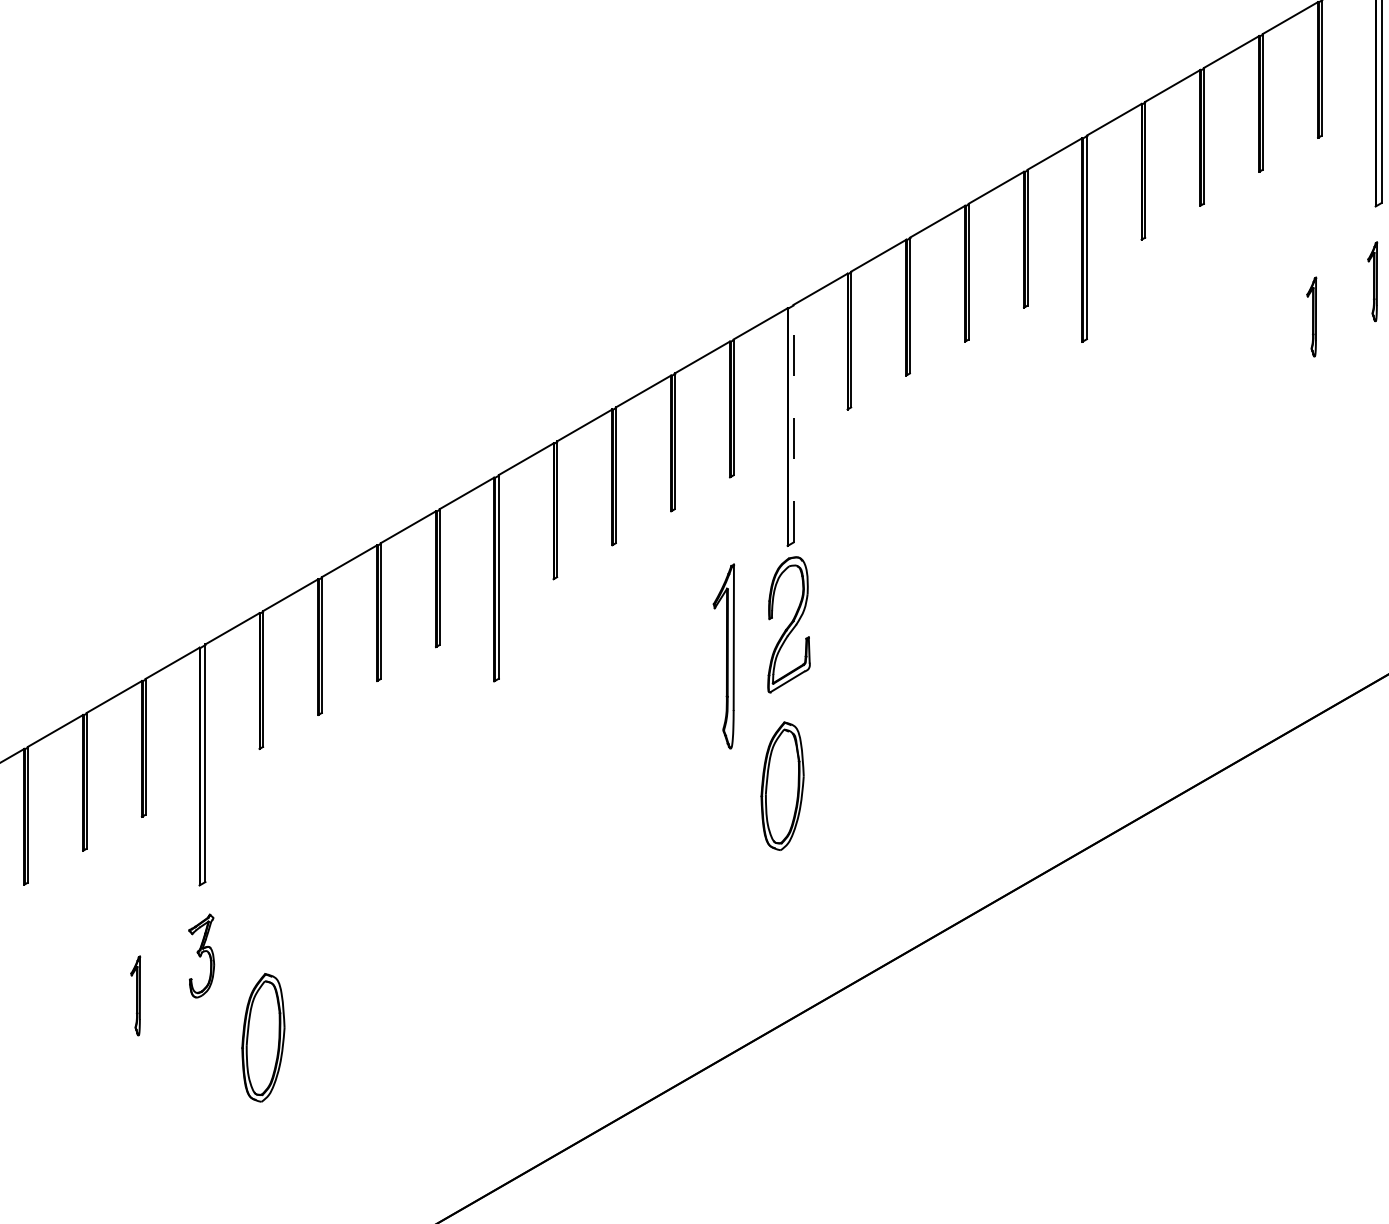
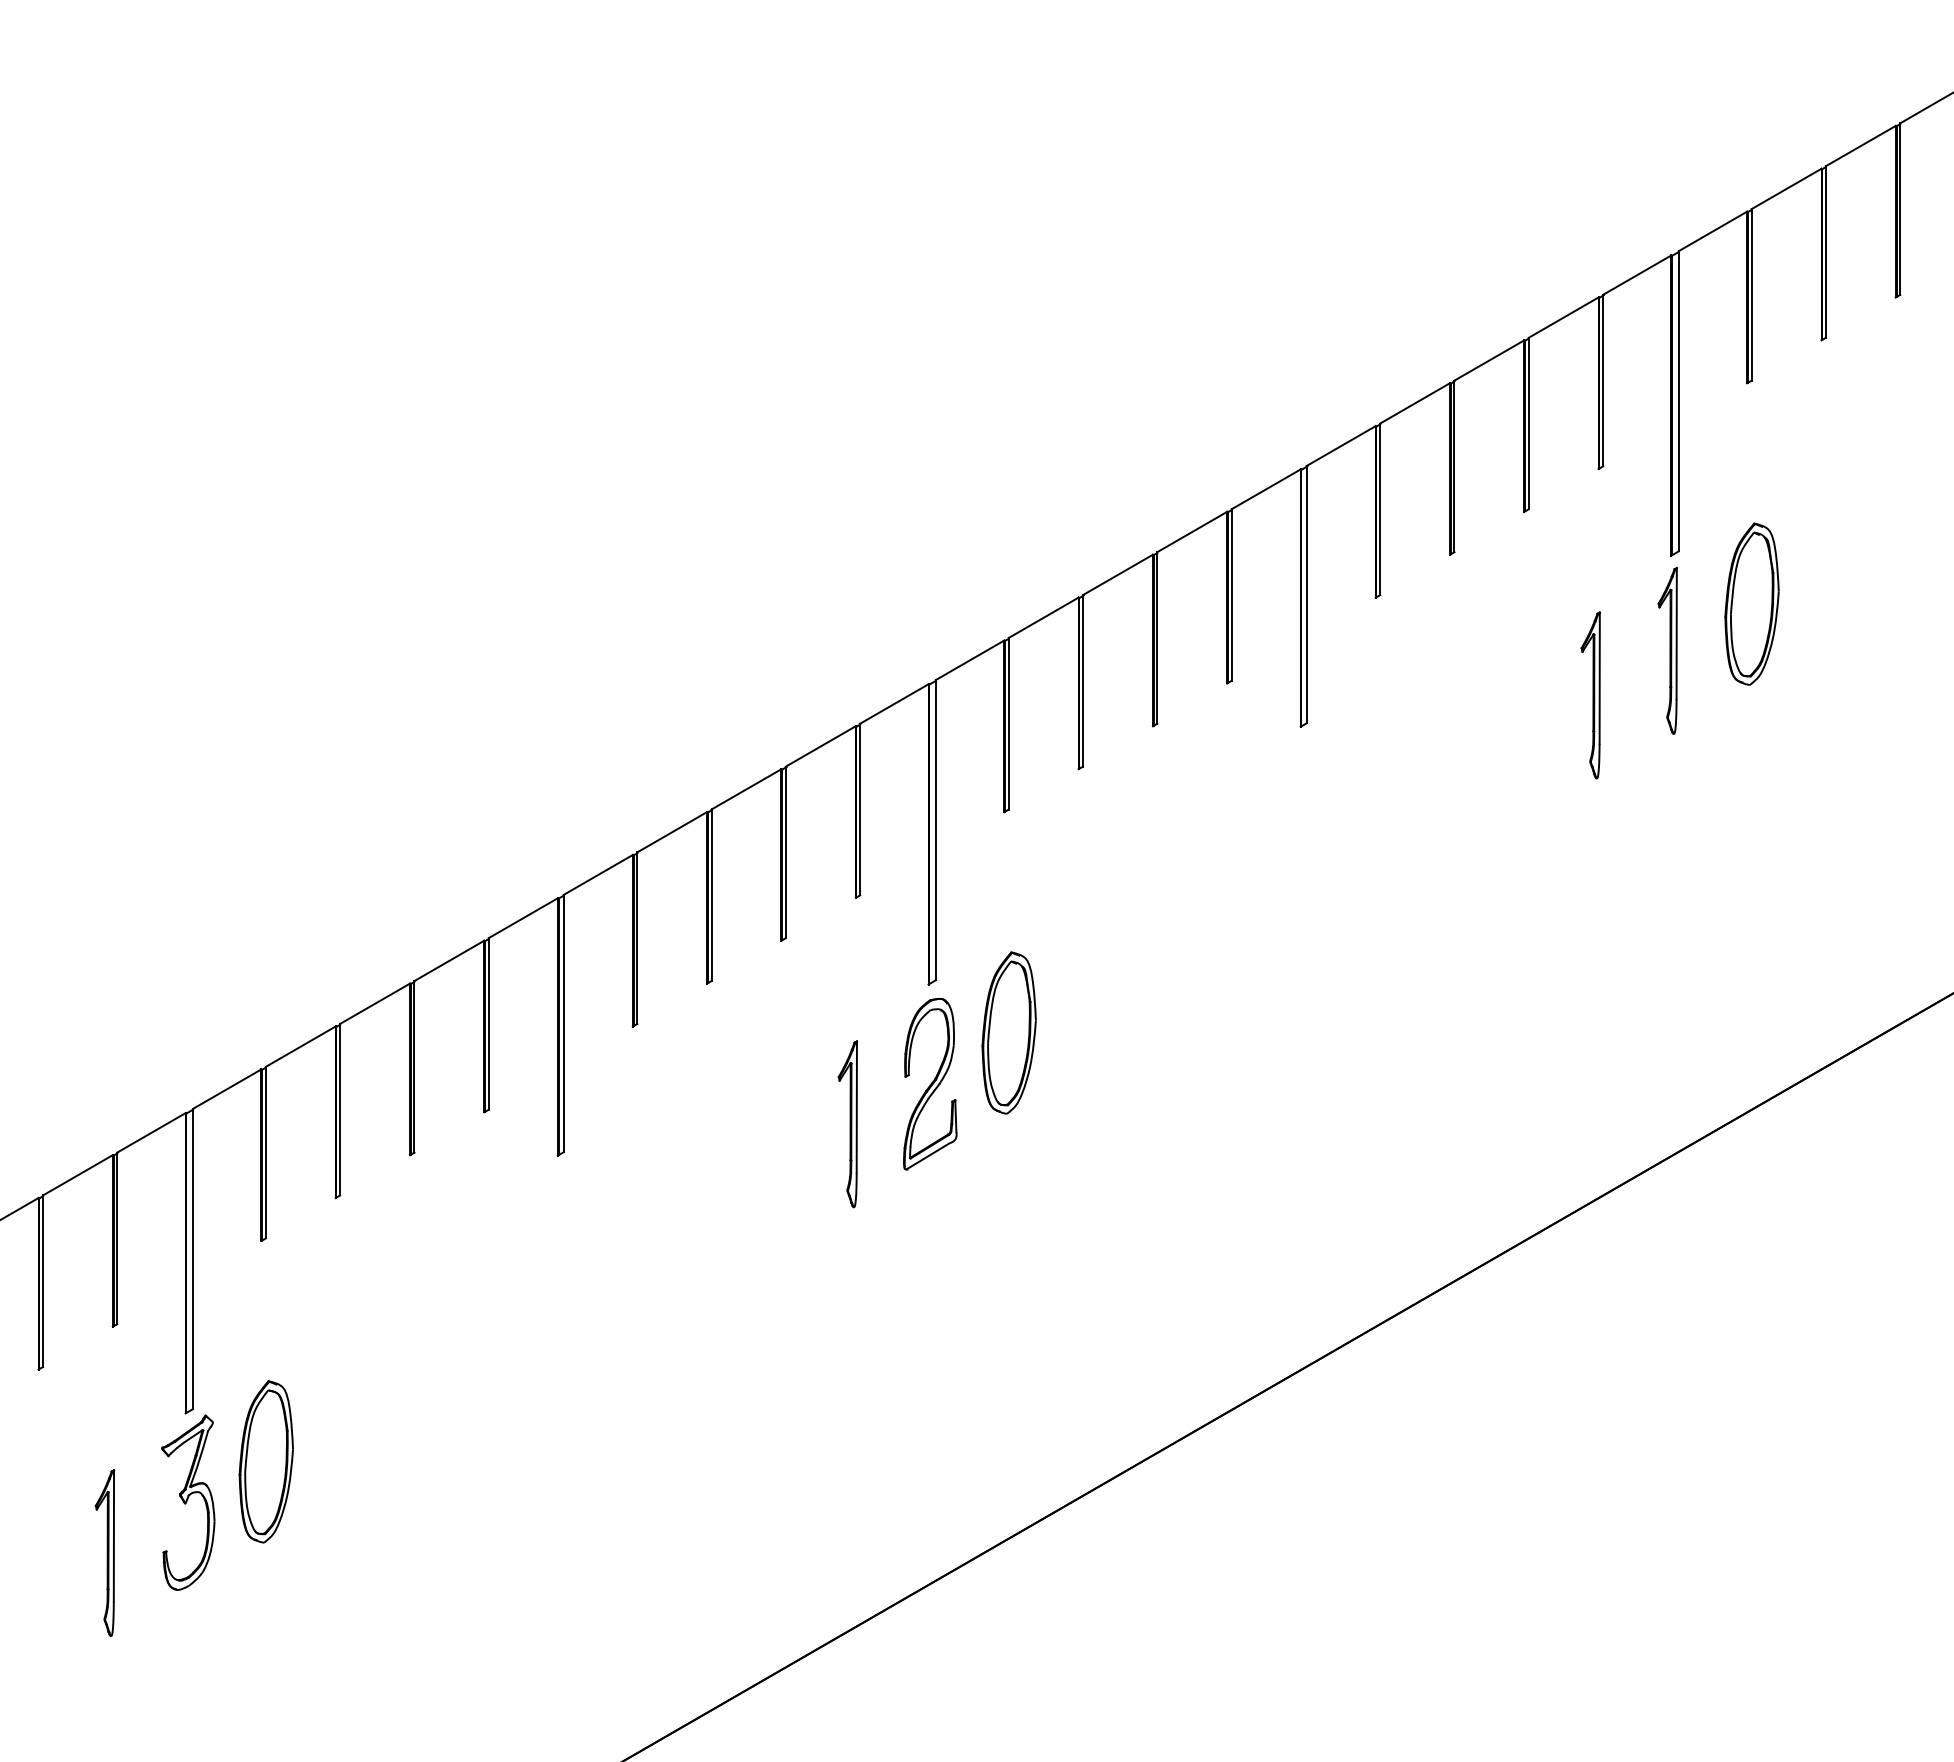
part: (1372, 281) -> (1667, 650), size x1.67
part: (1311, 317) -> (1590, 695), size x1.67
line: (793, 423) -> (935, 829), dashed -> solid
part: (723, 656) -> (847, 1124), size x0.71
part: (782, 785) -> (1008, 1032), moved
part: (201, 956) -> (188, 1502), size x1.67
part: (135, 995) -> (104, 1552), size x1.67
part: (262, 1037) -> (265, 1461), moved

